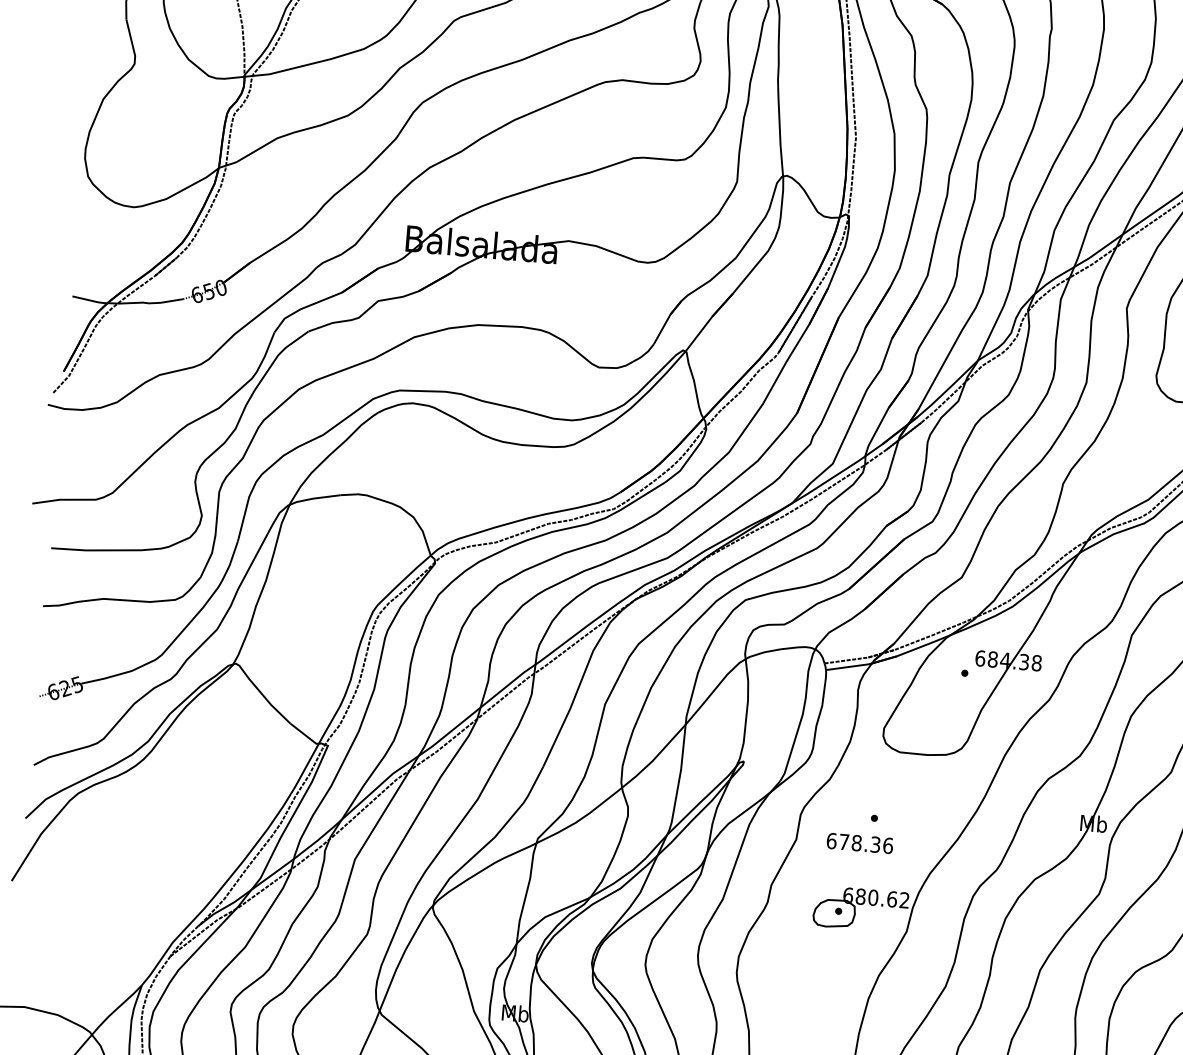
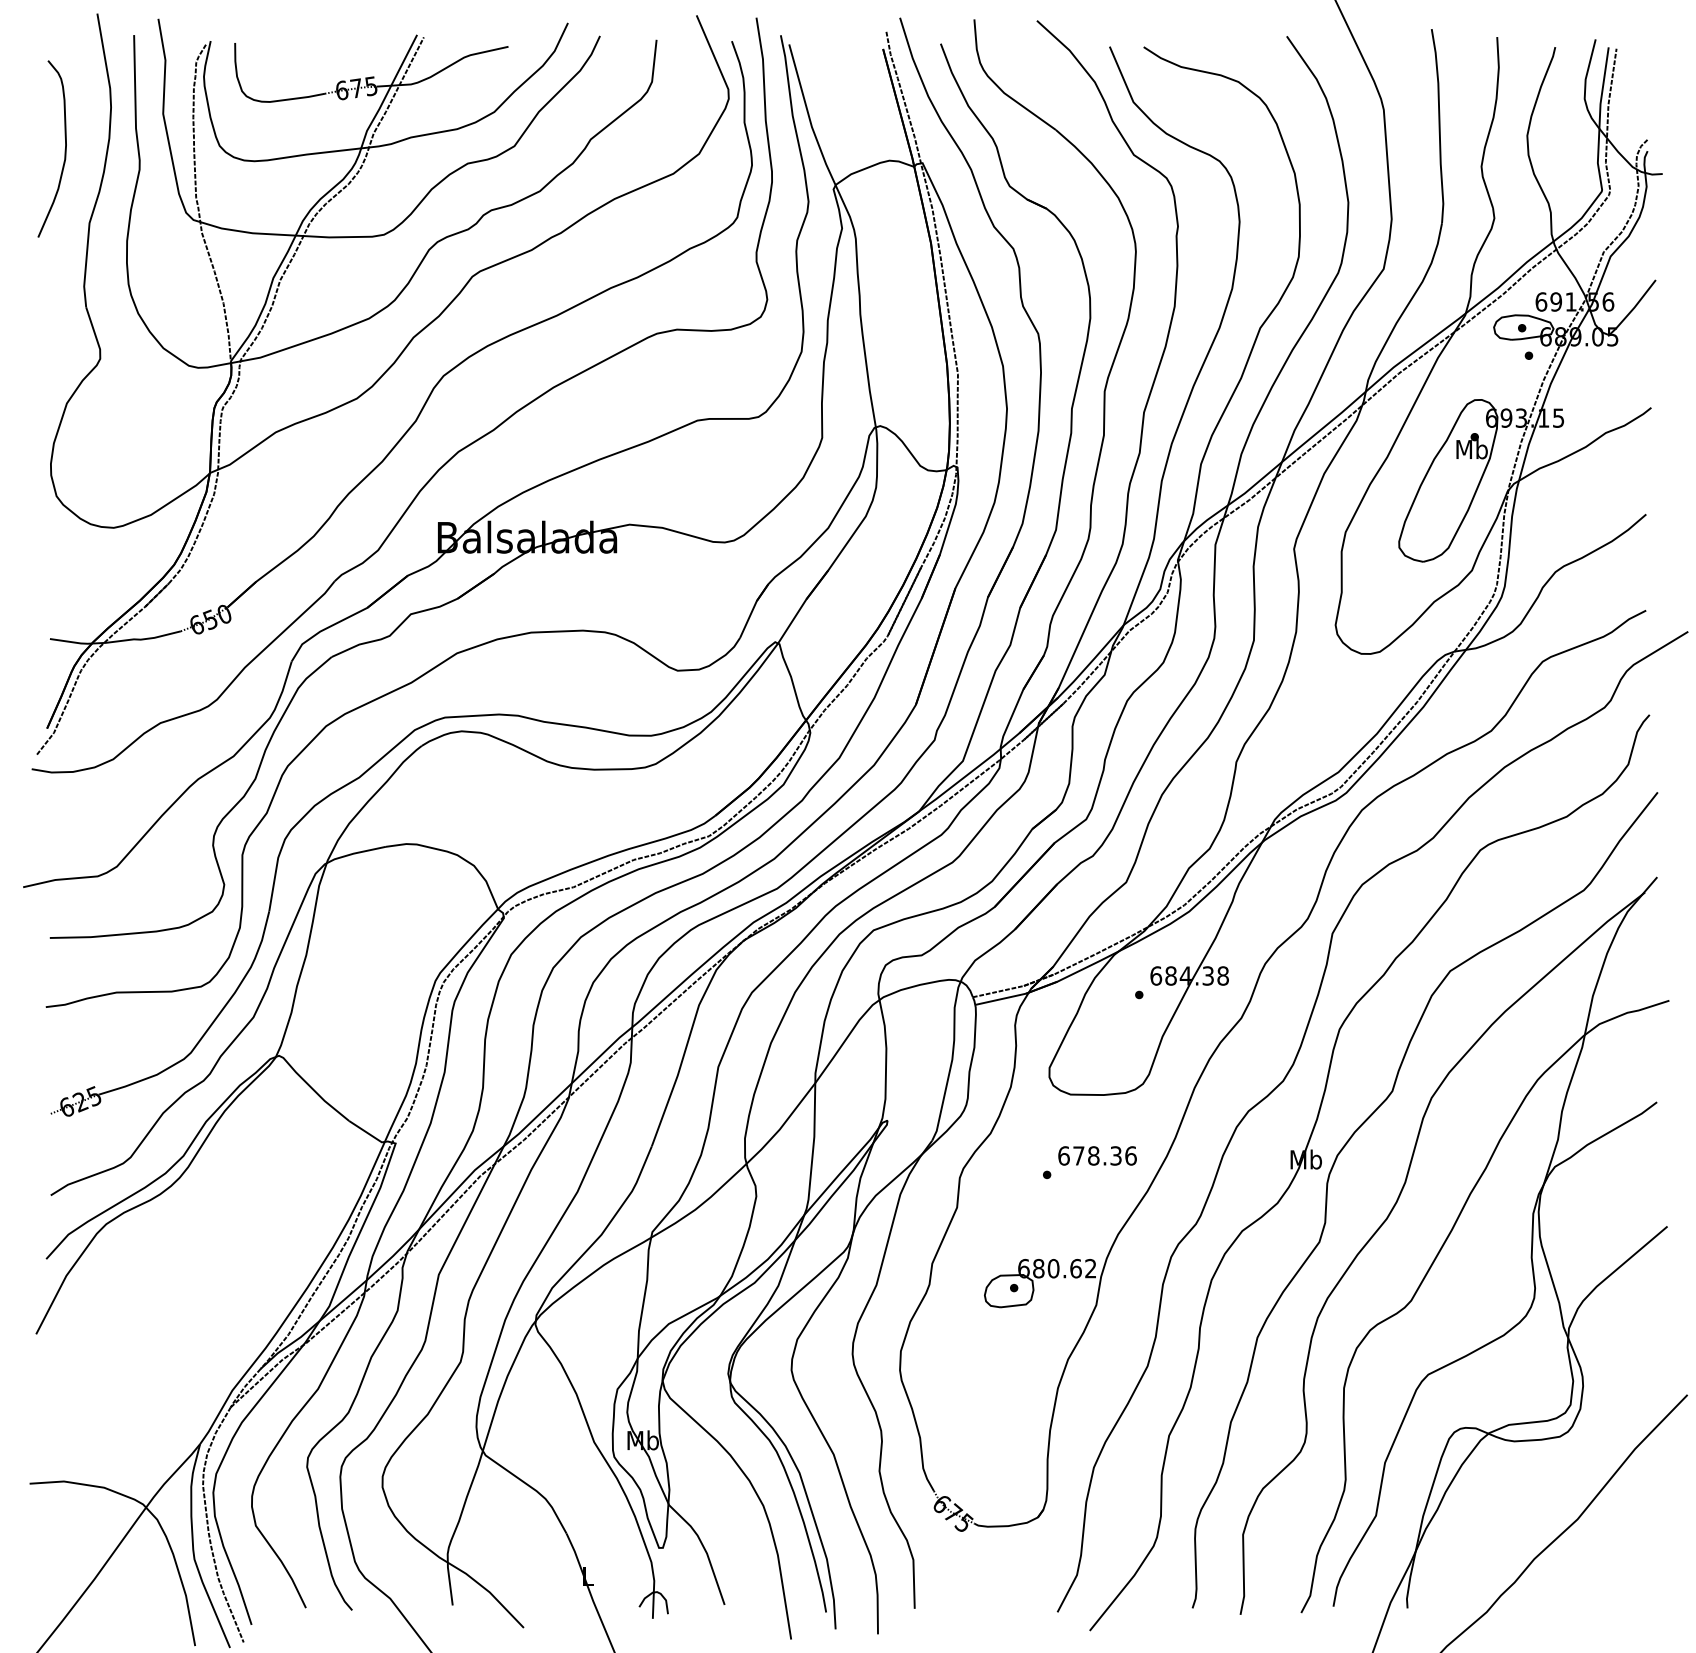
text: (859, 843) -> (1097, 1155), moved

